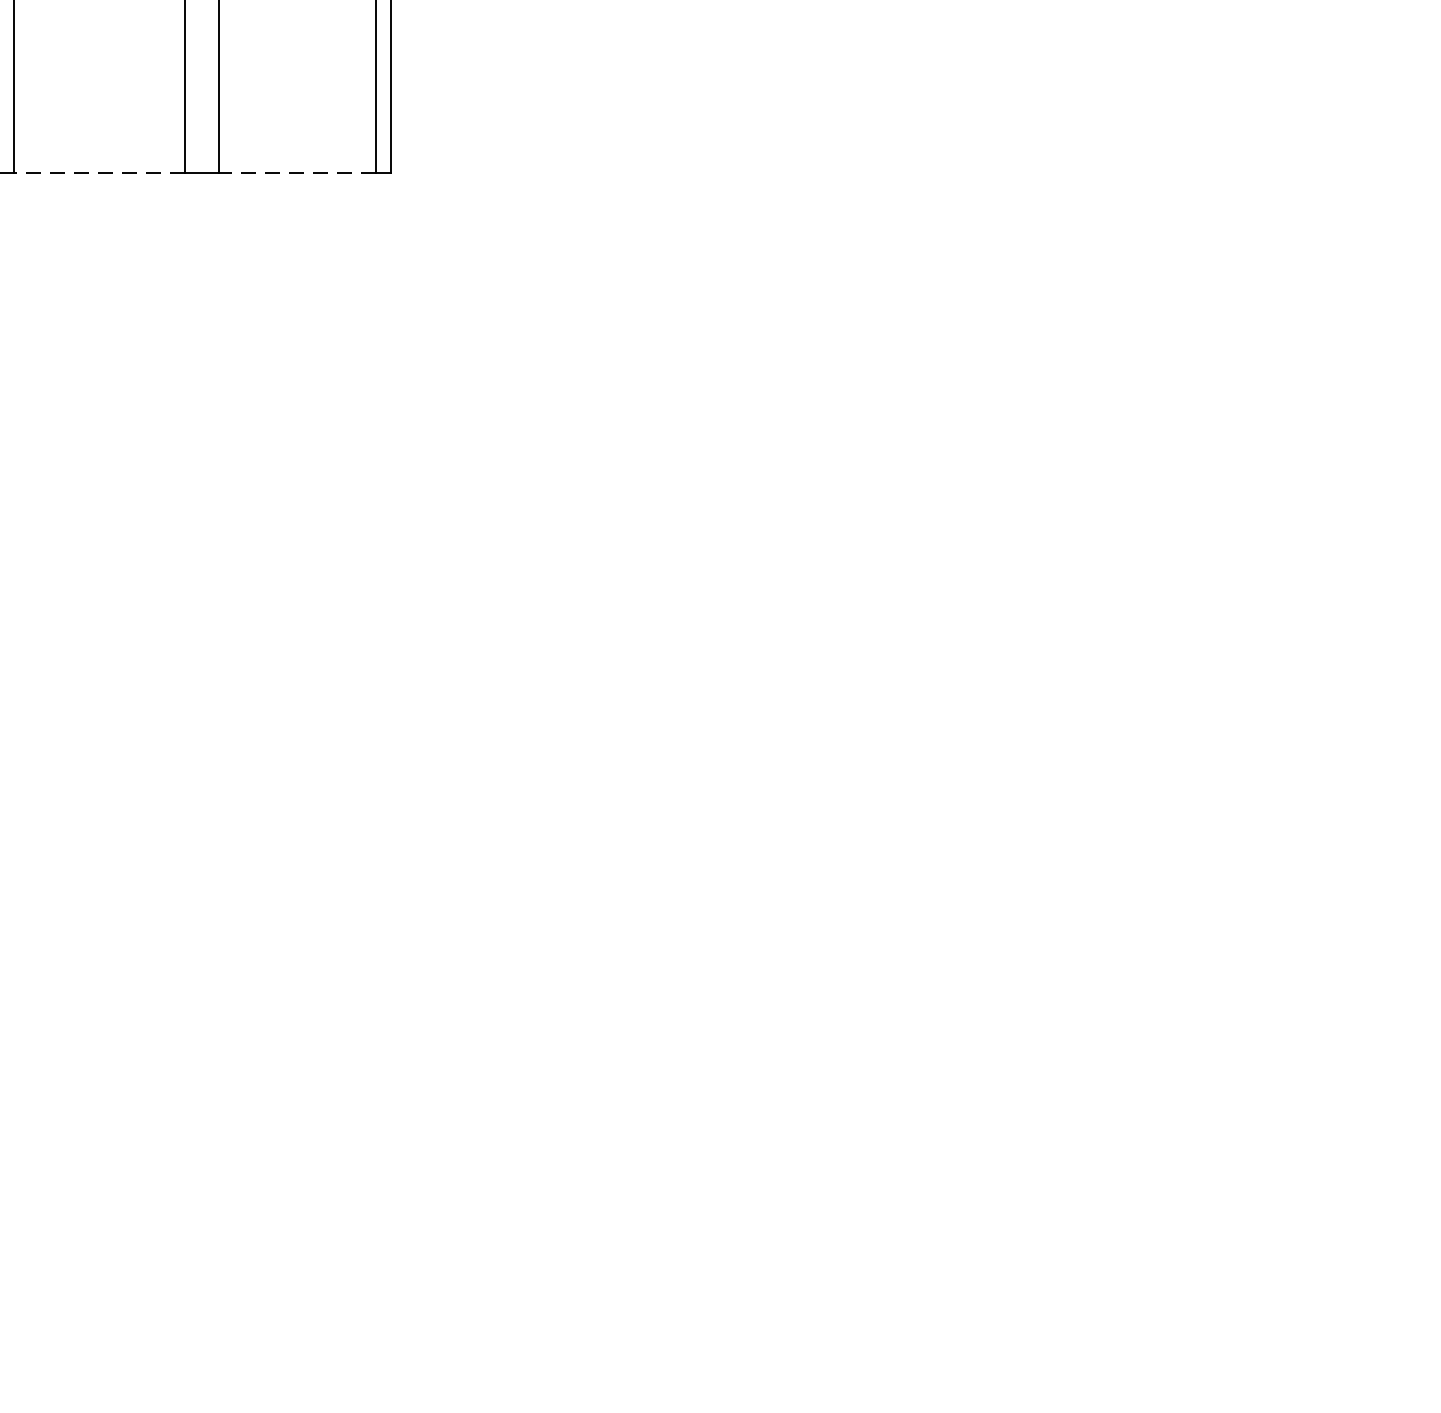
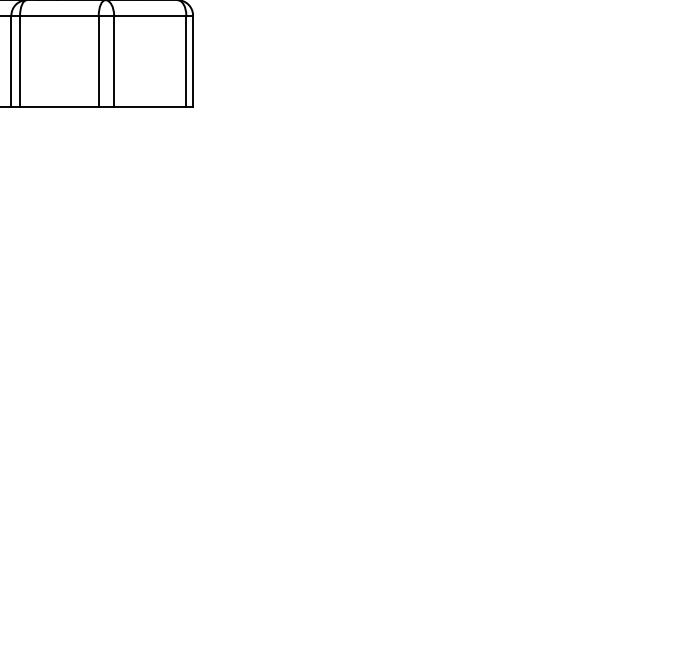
line: (97, 172) -> (58, 106), dashed -> solid
line: (296, 172) -> (149, 106), dashed -> solid

